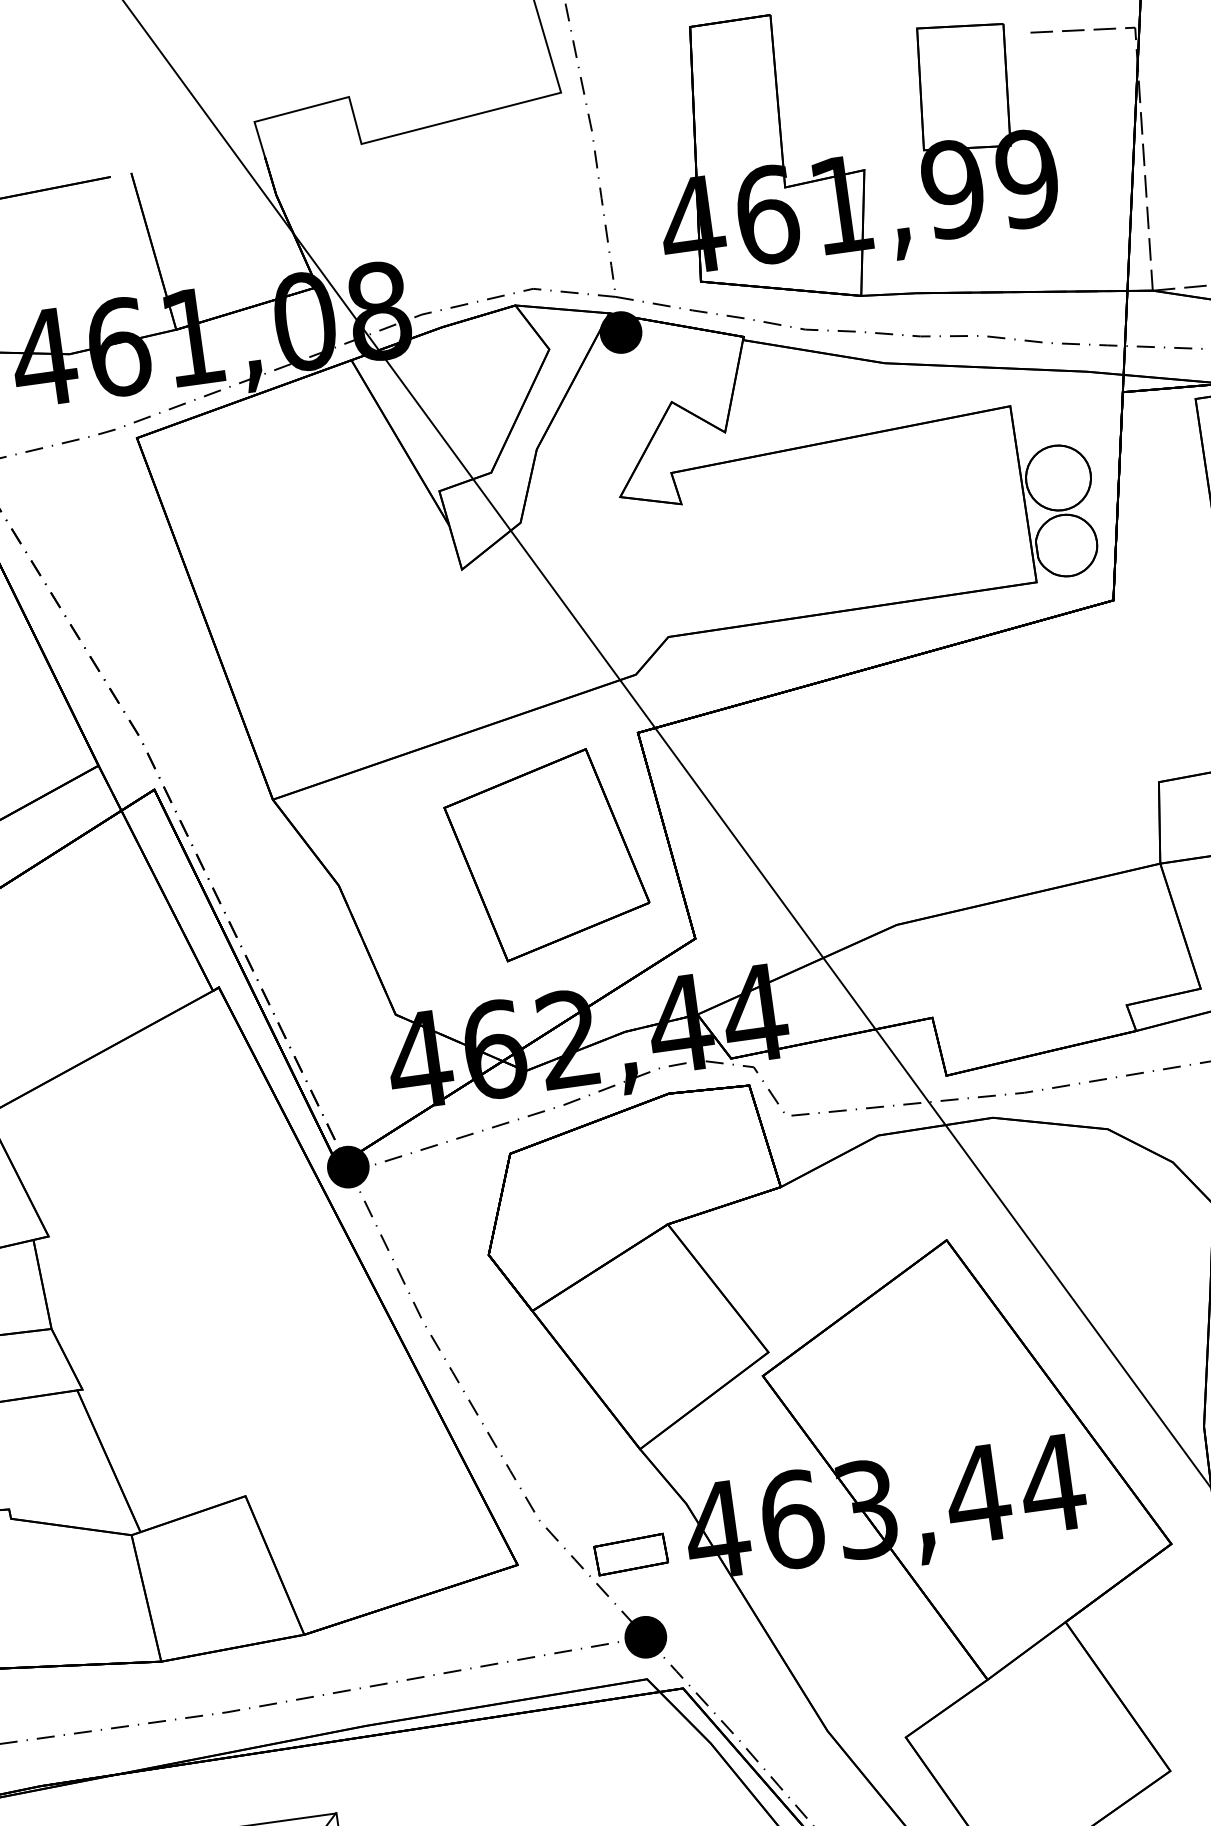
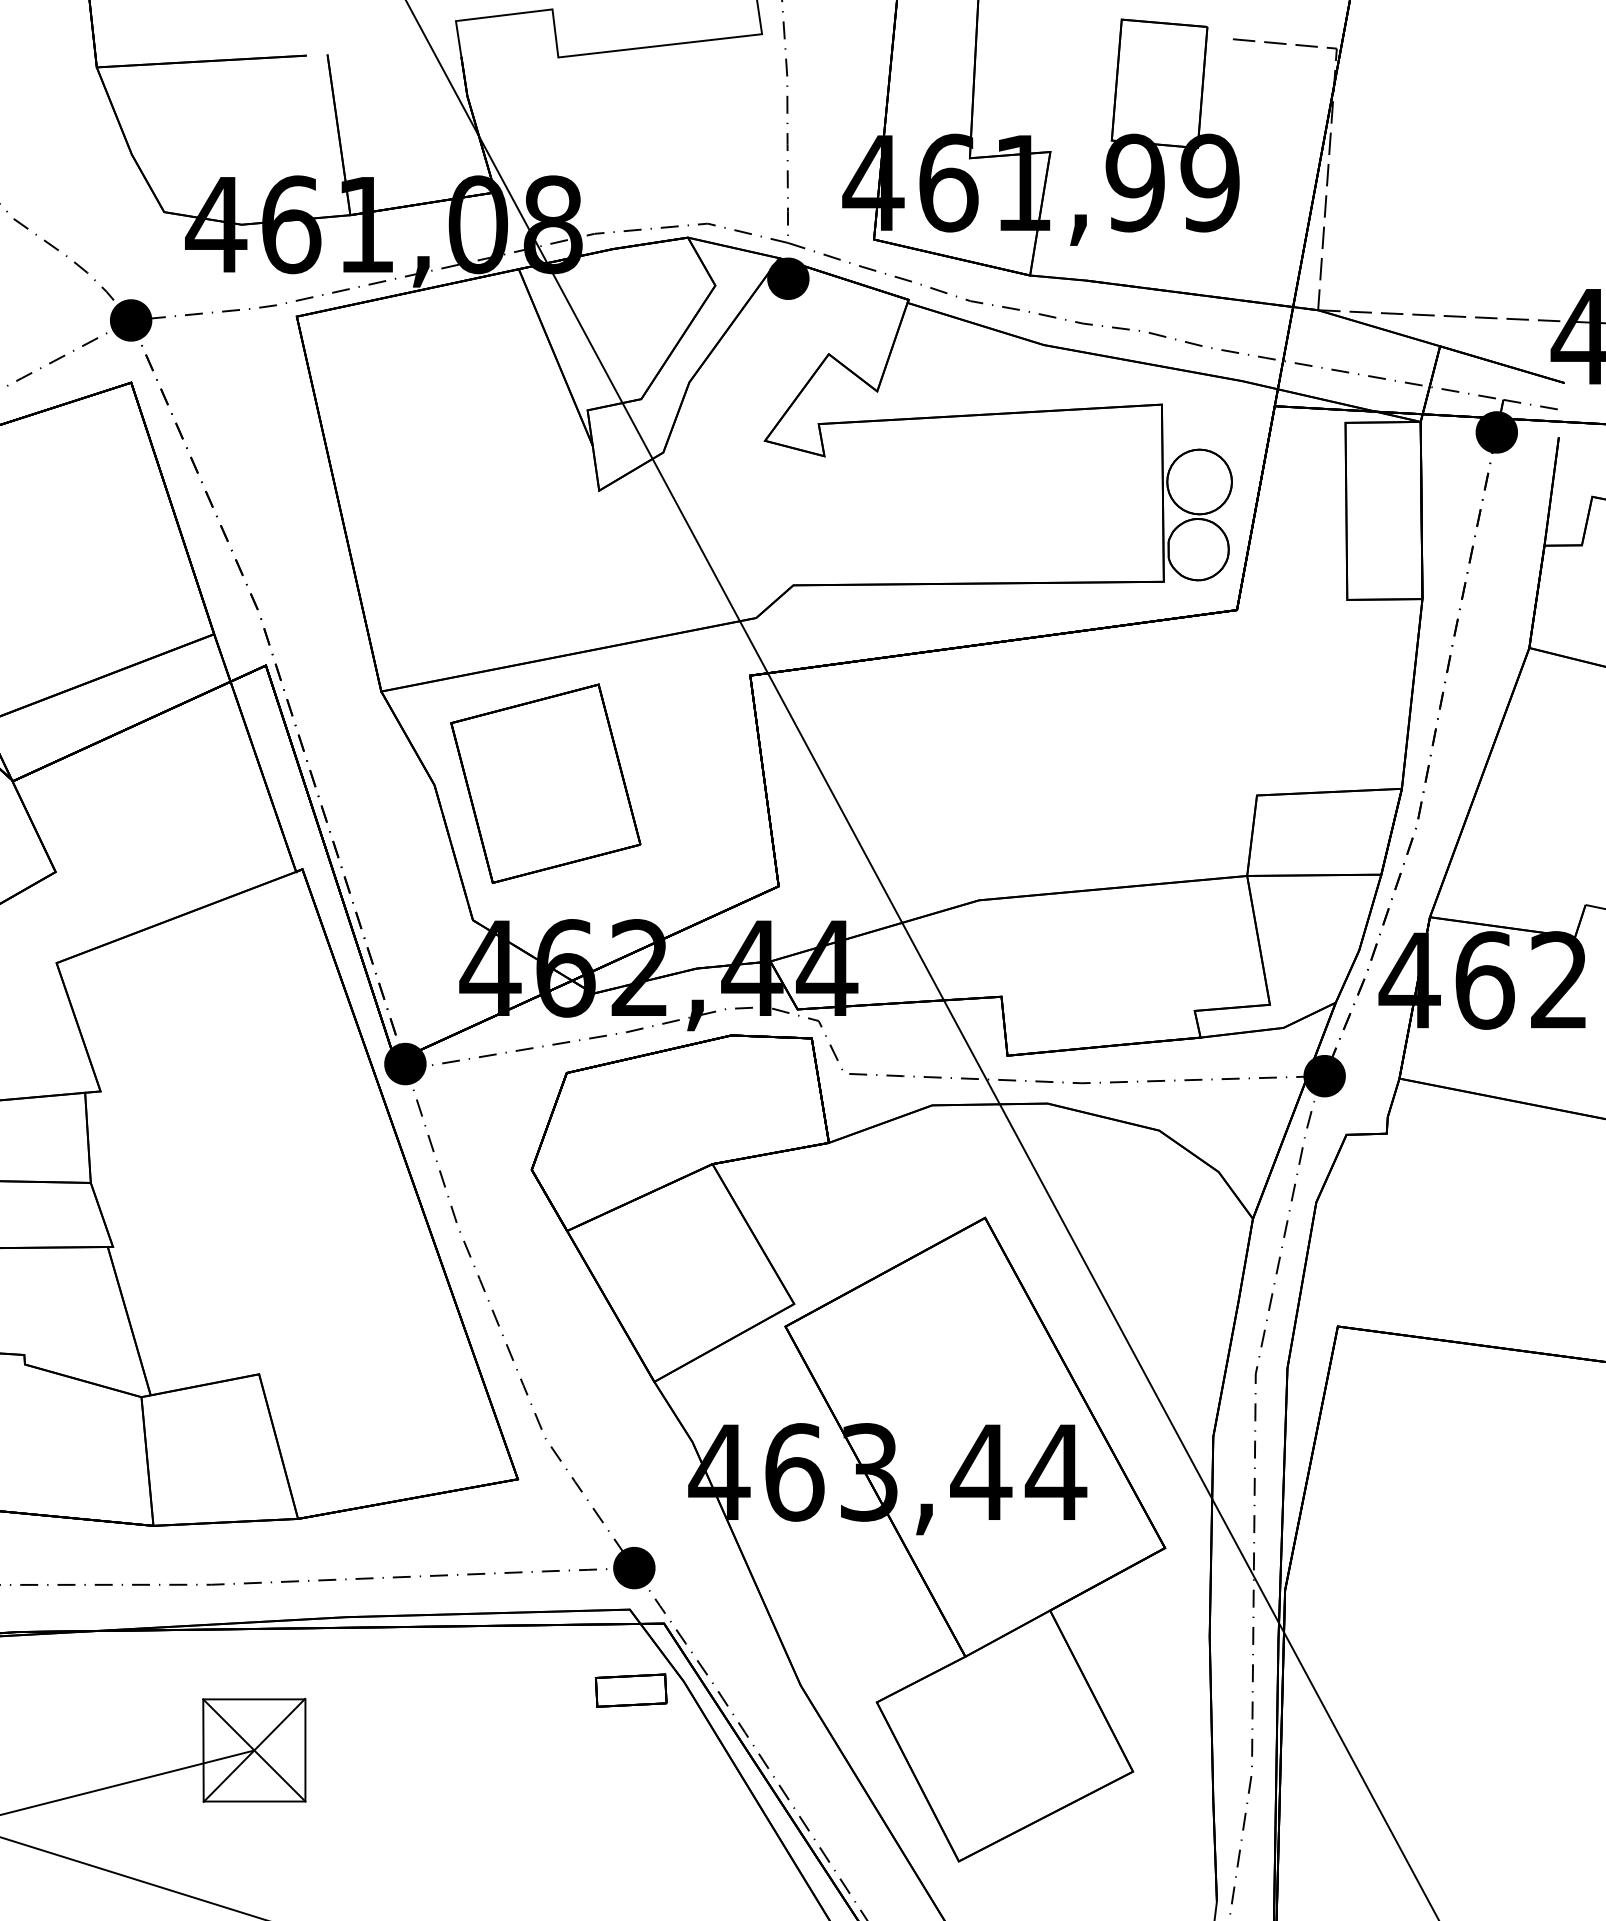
part: (546, 854) -> (545, 783), moved
part: (630, 1554) -> (630, 1690), moved

